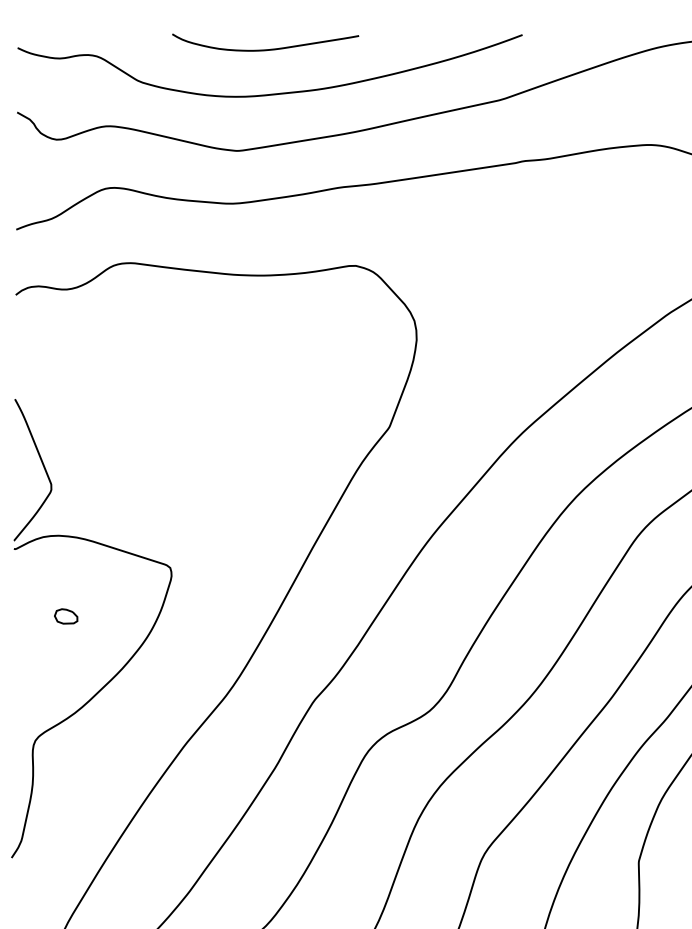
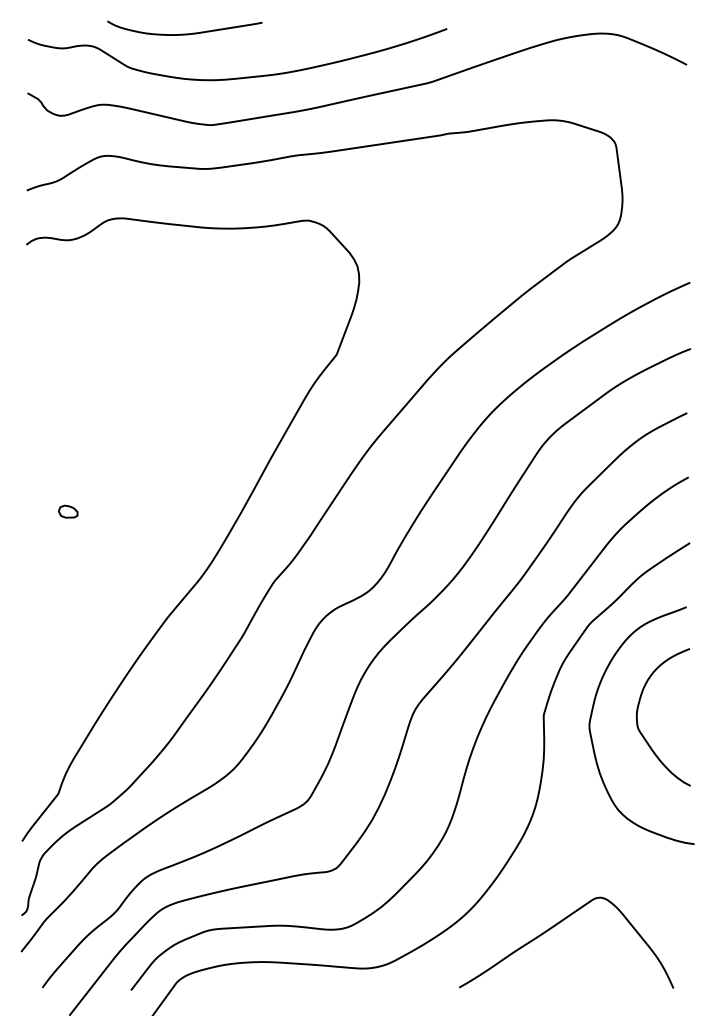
curve: (265, 48) -> (184, 33), moved
part: (130, 657) -> (121, 545), removed

